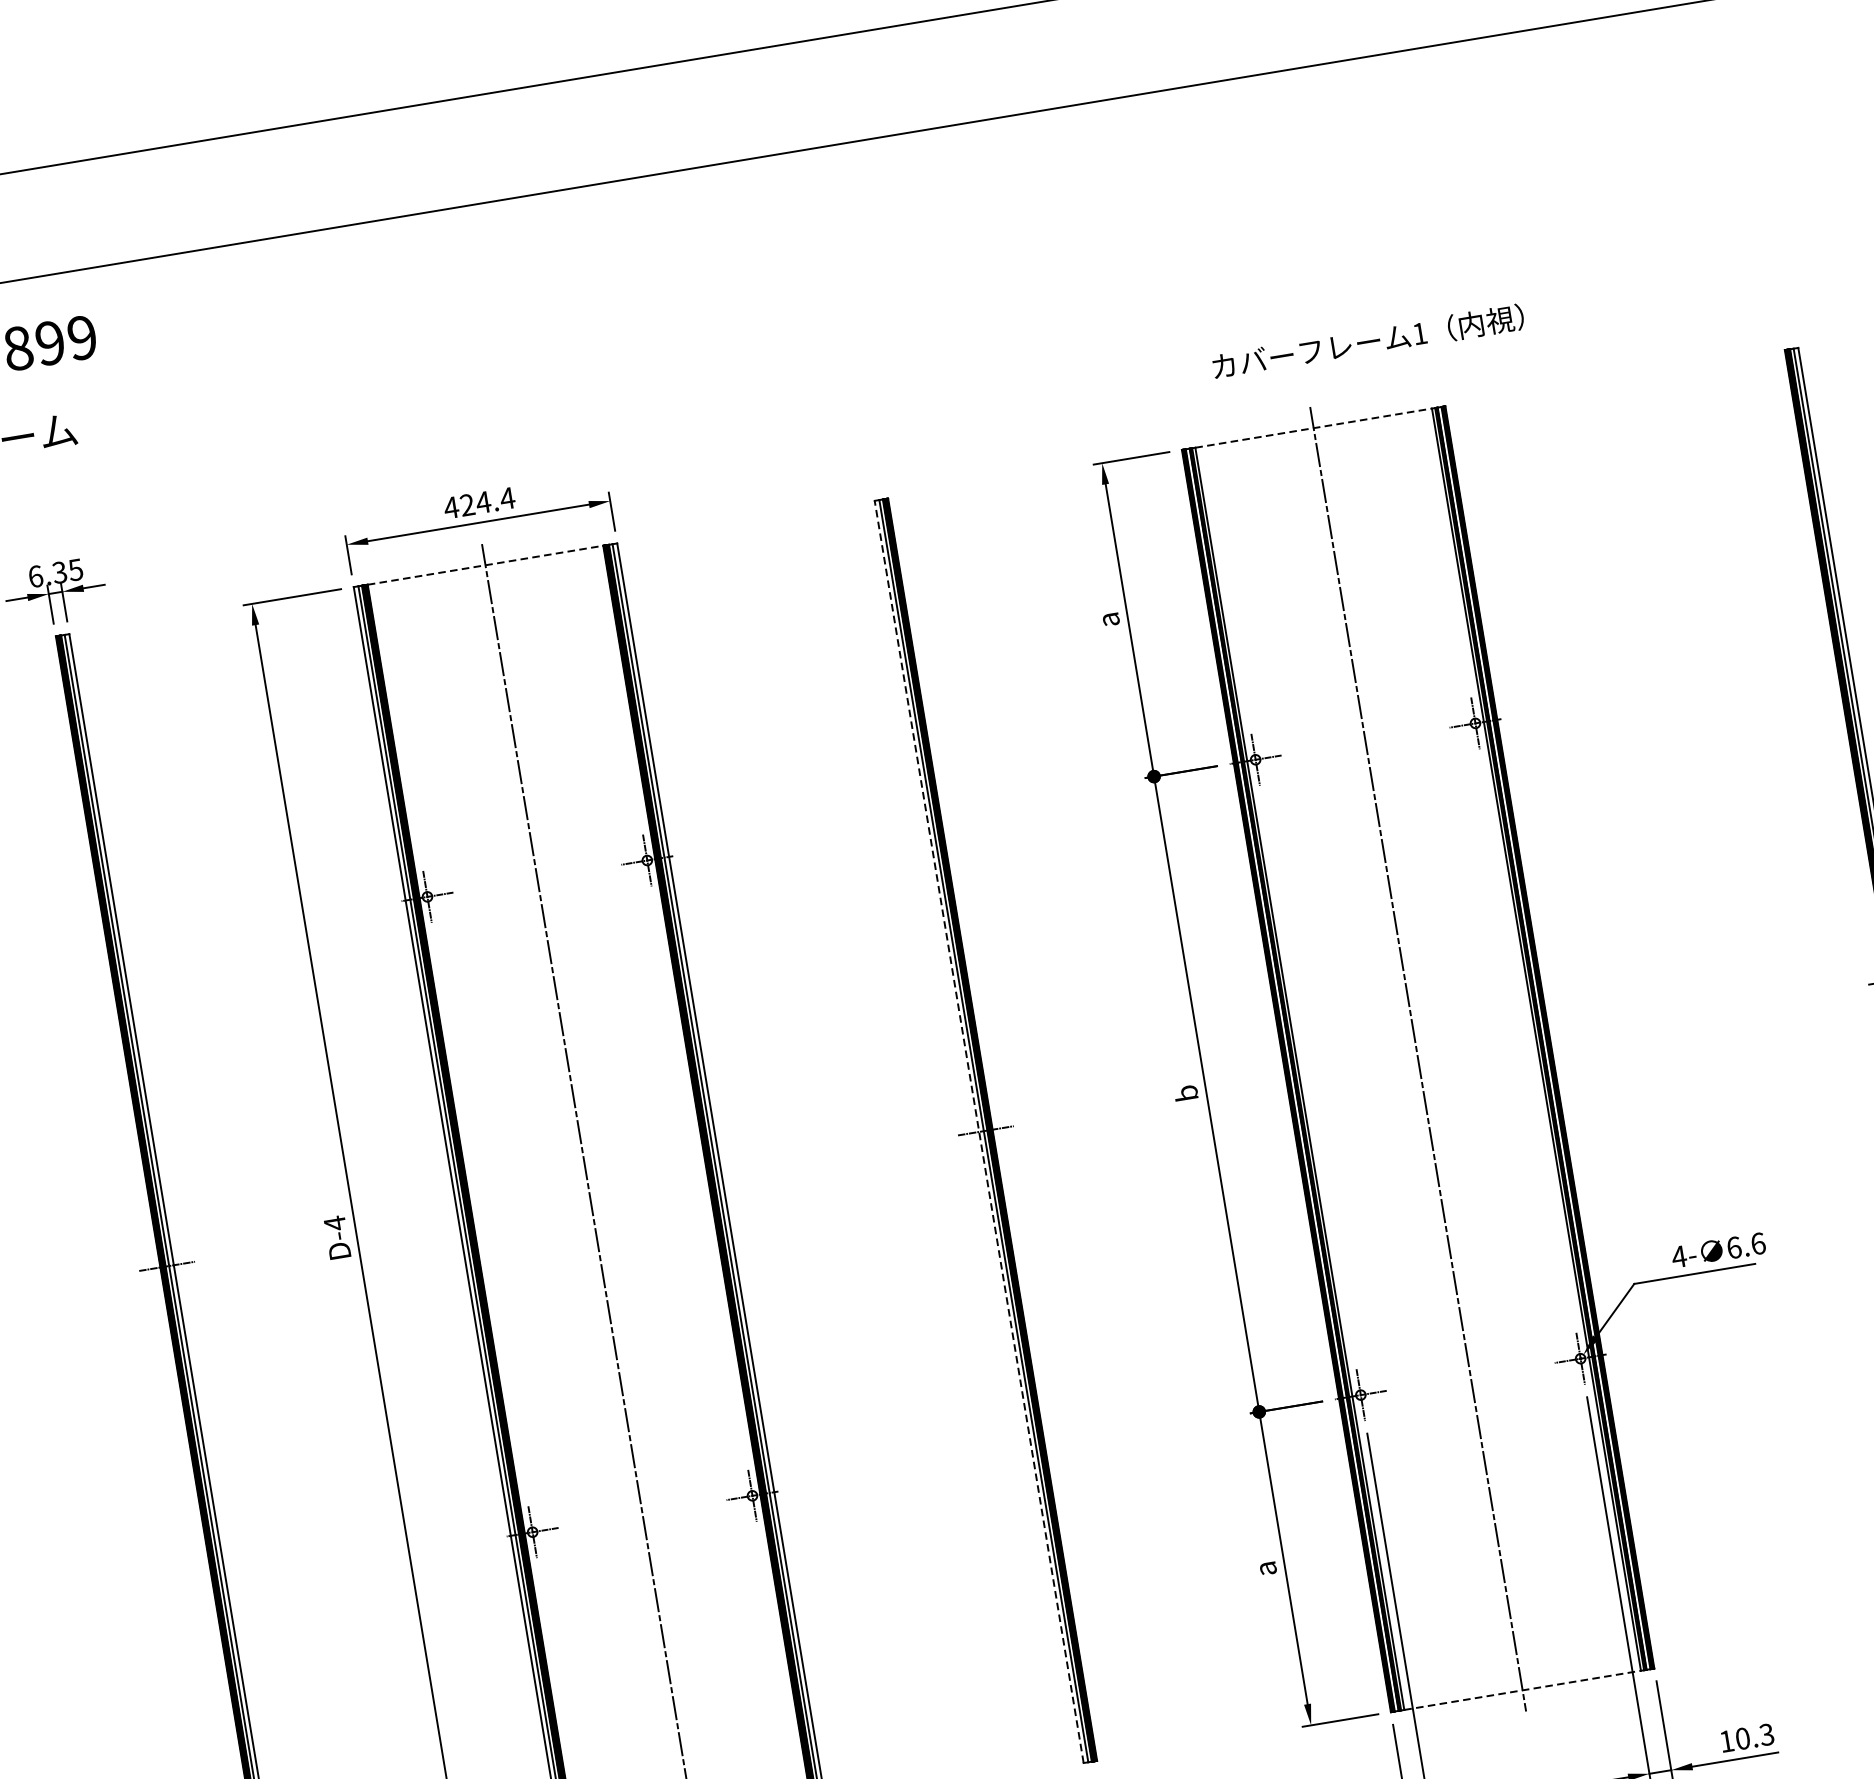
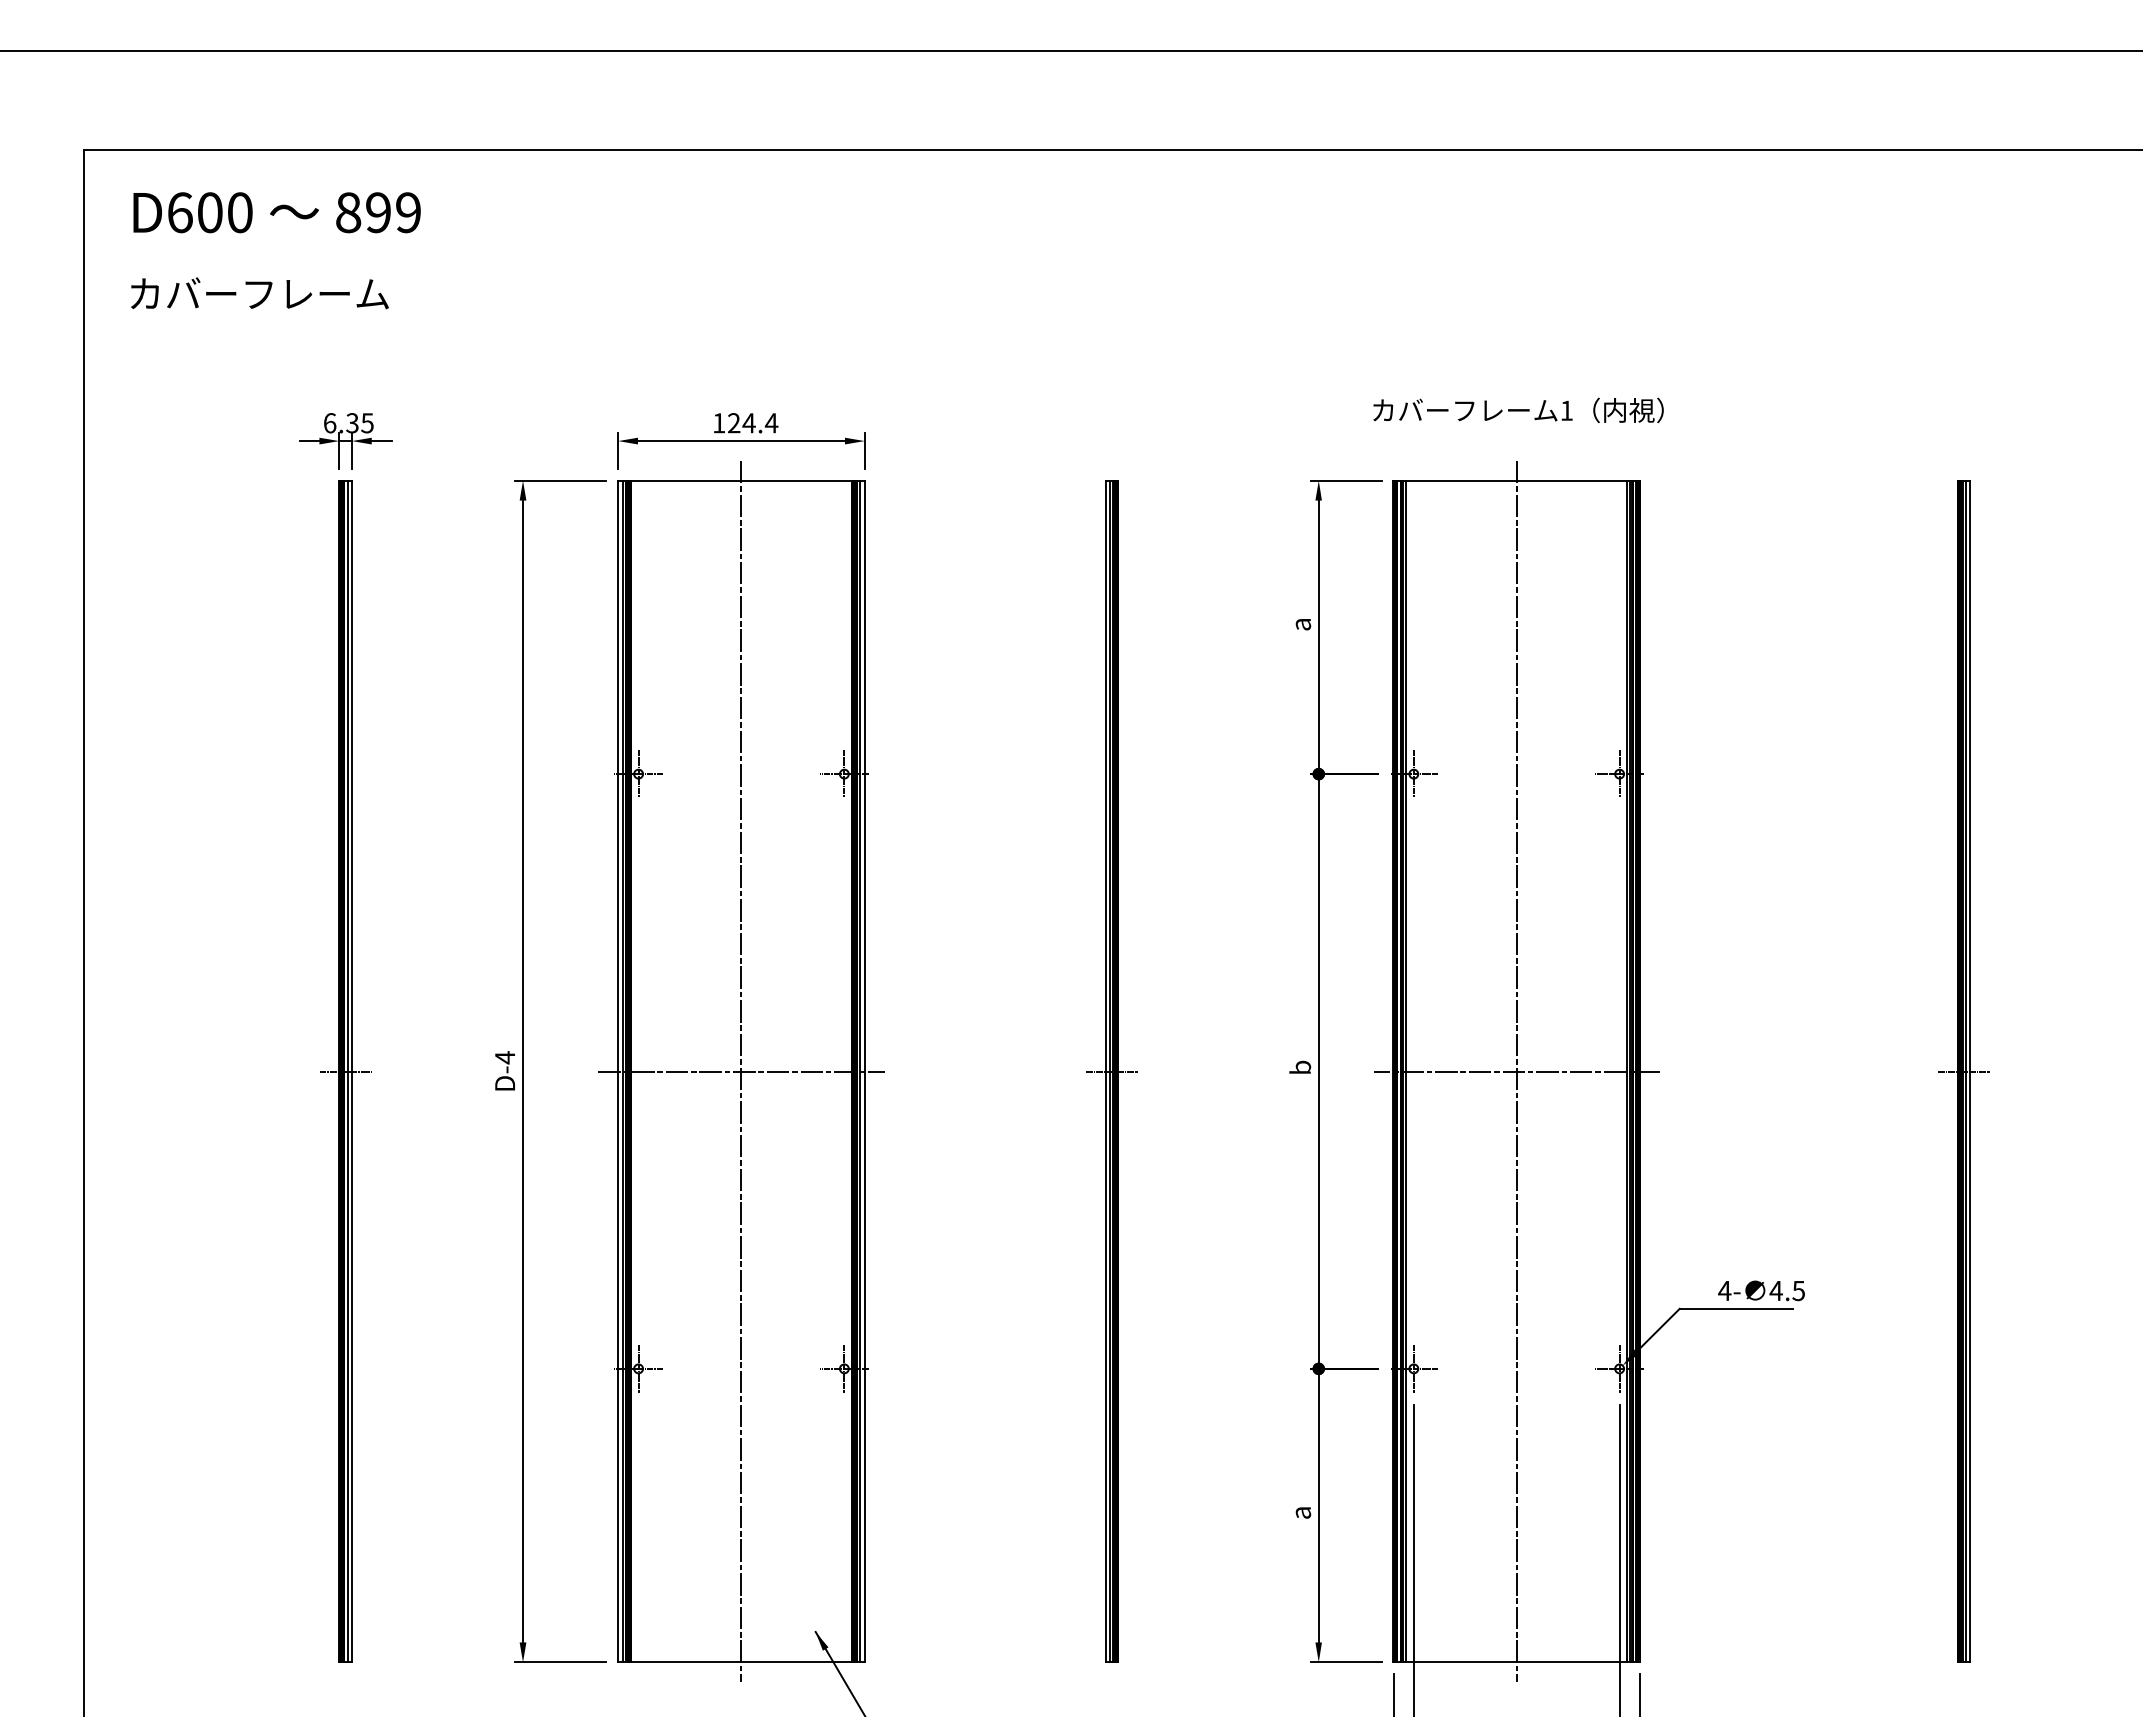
text: (1368, 342) -> (1518, 410), moved
line: (1313, 427) -> (1516, 480), dashed -> solid
text: (450, 508) -> (718, 423), 424.4 -> 124.4
line: (485, 565) -> (741, 480), dashed -> solid
line: (1417, 1059) -> (1516, 1071), added
line: (978, 1131) -> (1105, 1071), dashed -> solid
line: (590, 1196) -> (741, 1071), added
text: (1746, 1245) -> (1787, 1290), 6.6 -> 4.5
line: (1522, 1690) -> (1516, 1662), dashed -> solid

